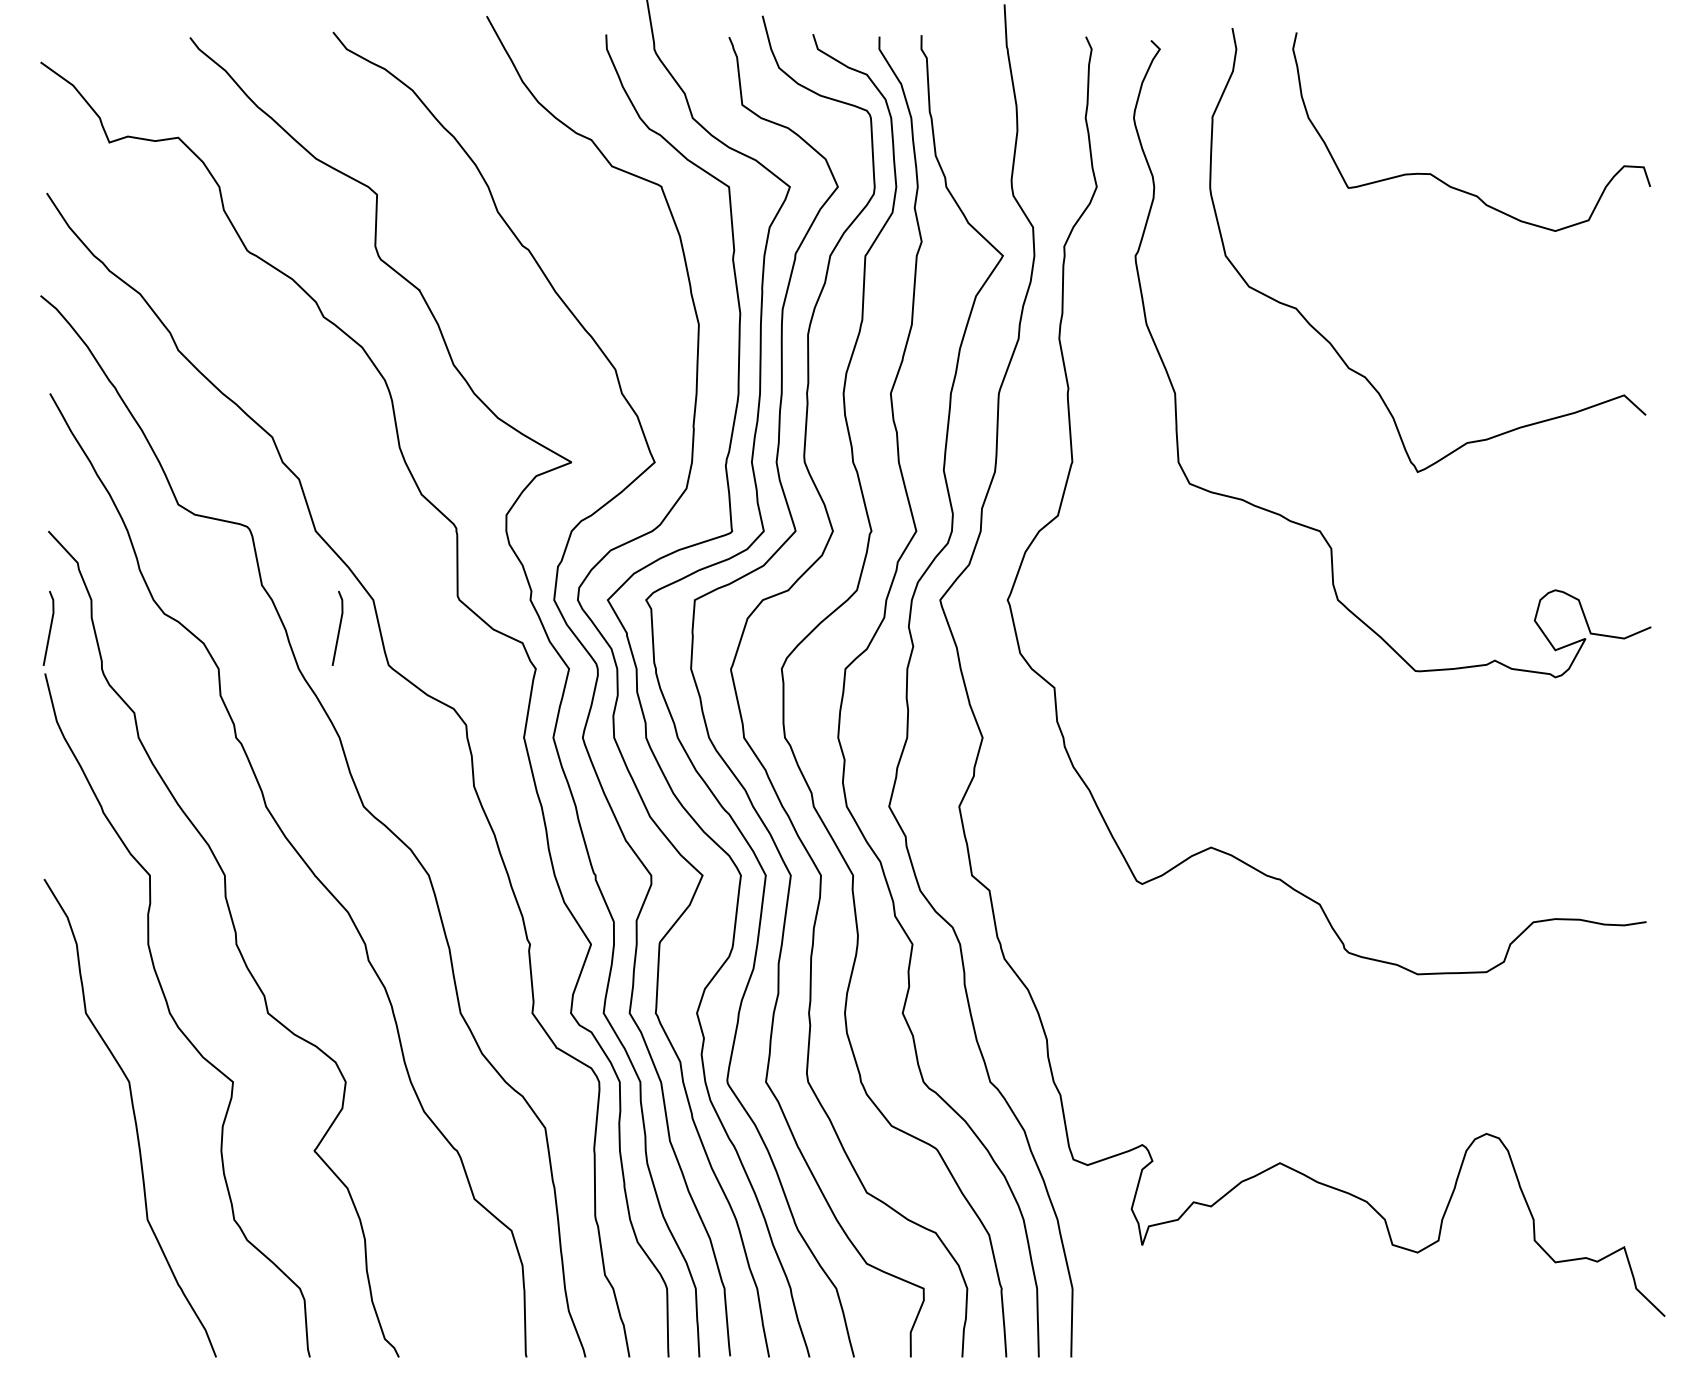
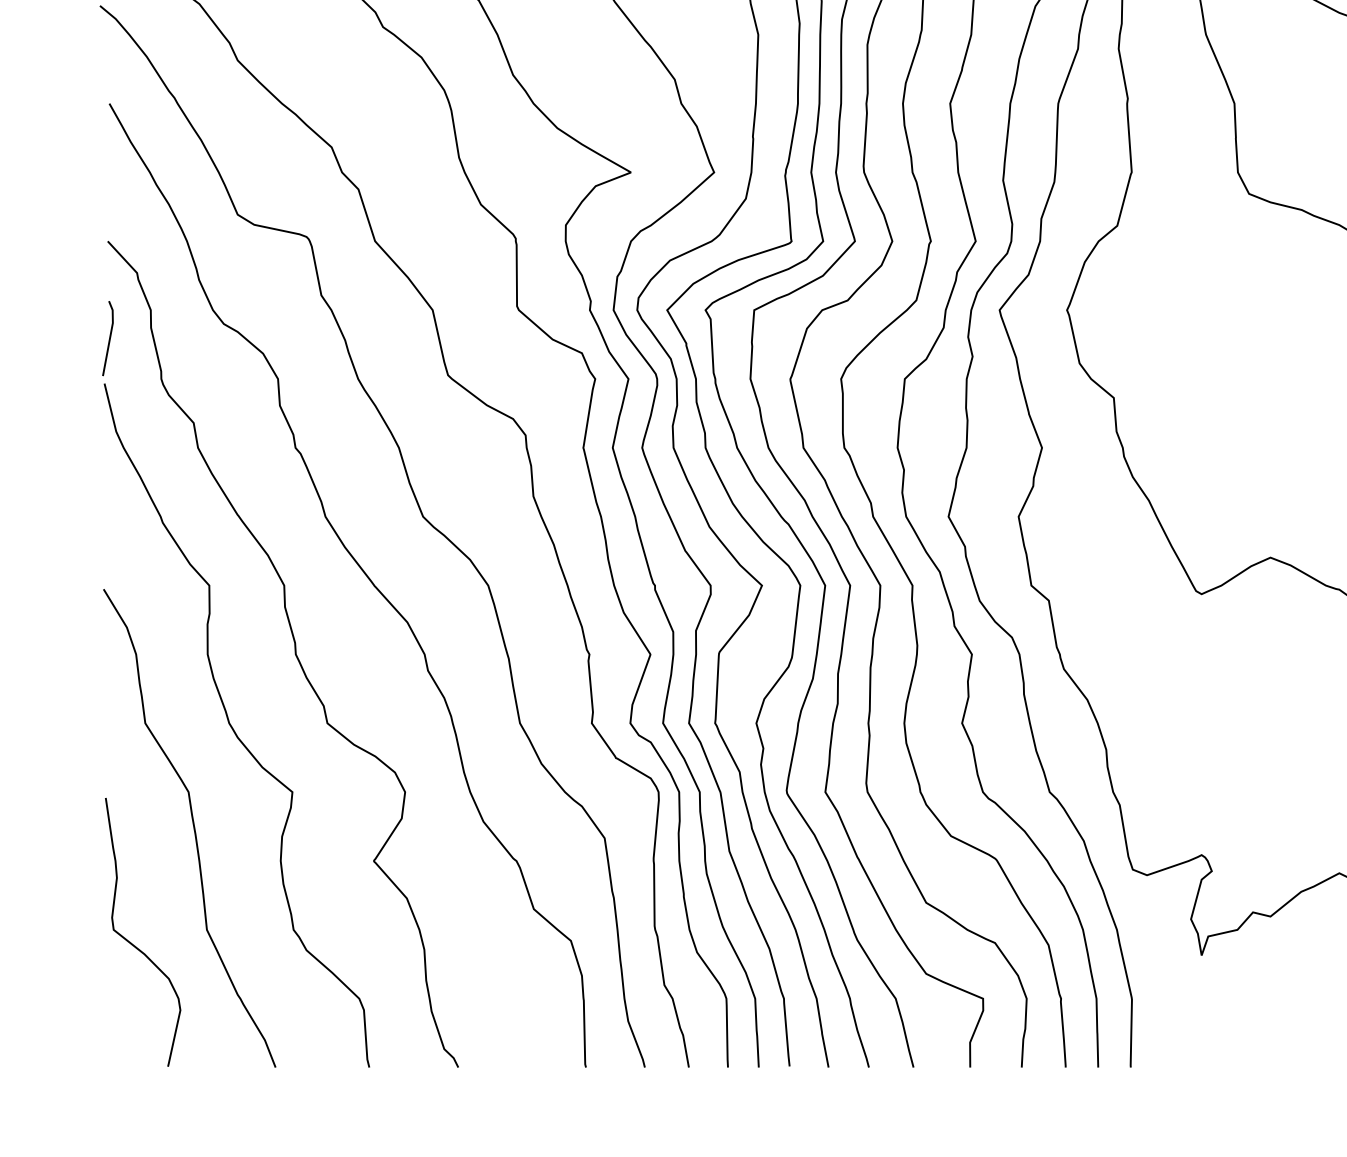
line: (338, 627) -> (397, 337), removed
curve: (72, 1232) -> (131, 942), added

